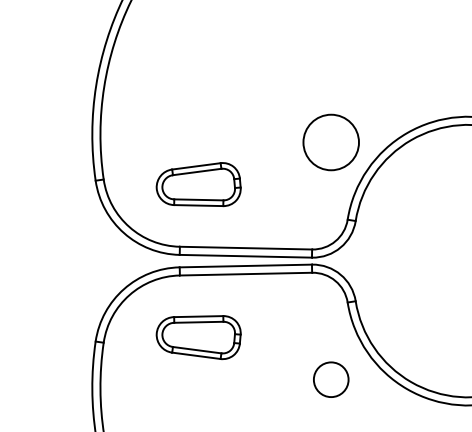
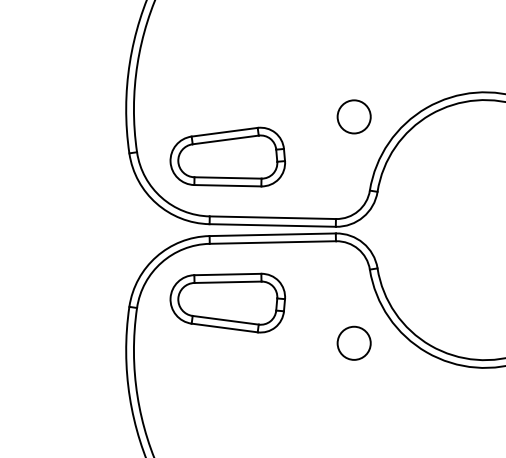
circle: (330, 142) -> (353, 116), size x0.62
part: (198, 183) -> (227, 156), size x1.43
part: (198, 336) -> (227, 302), size x1.43

